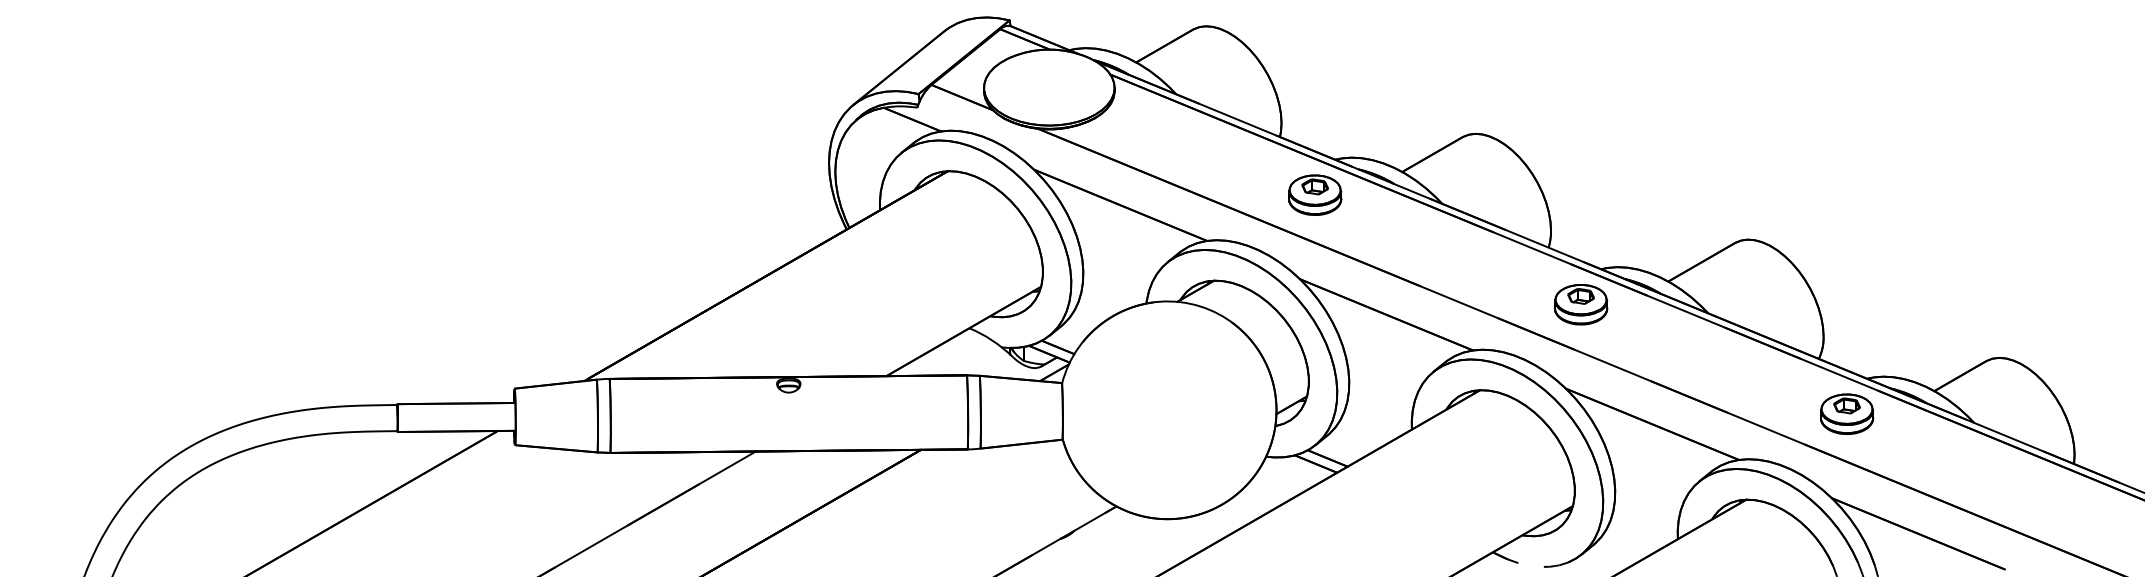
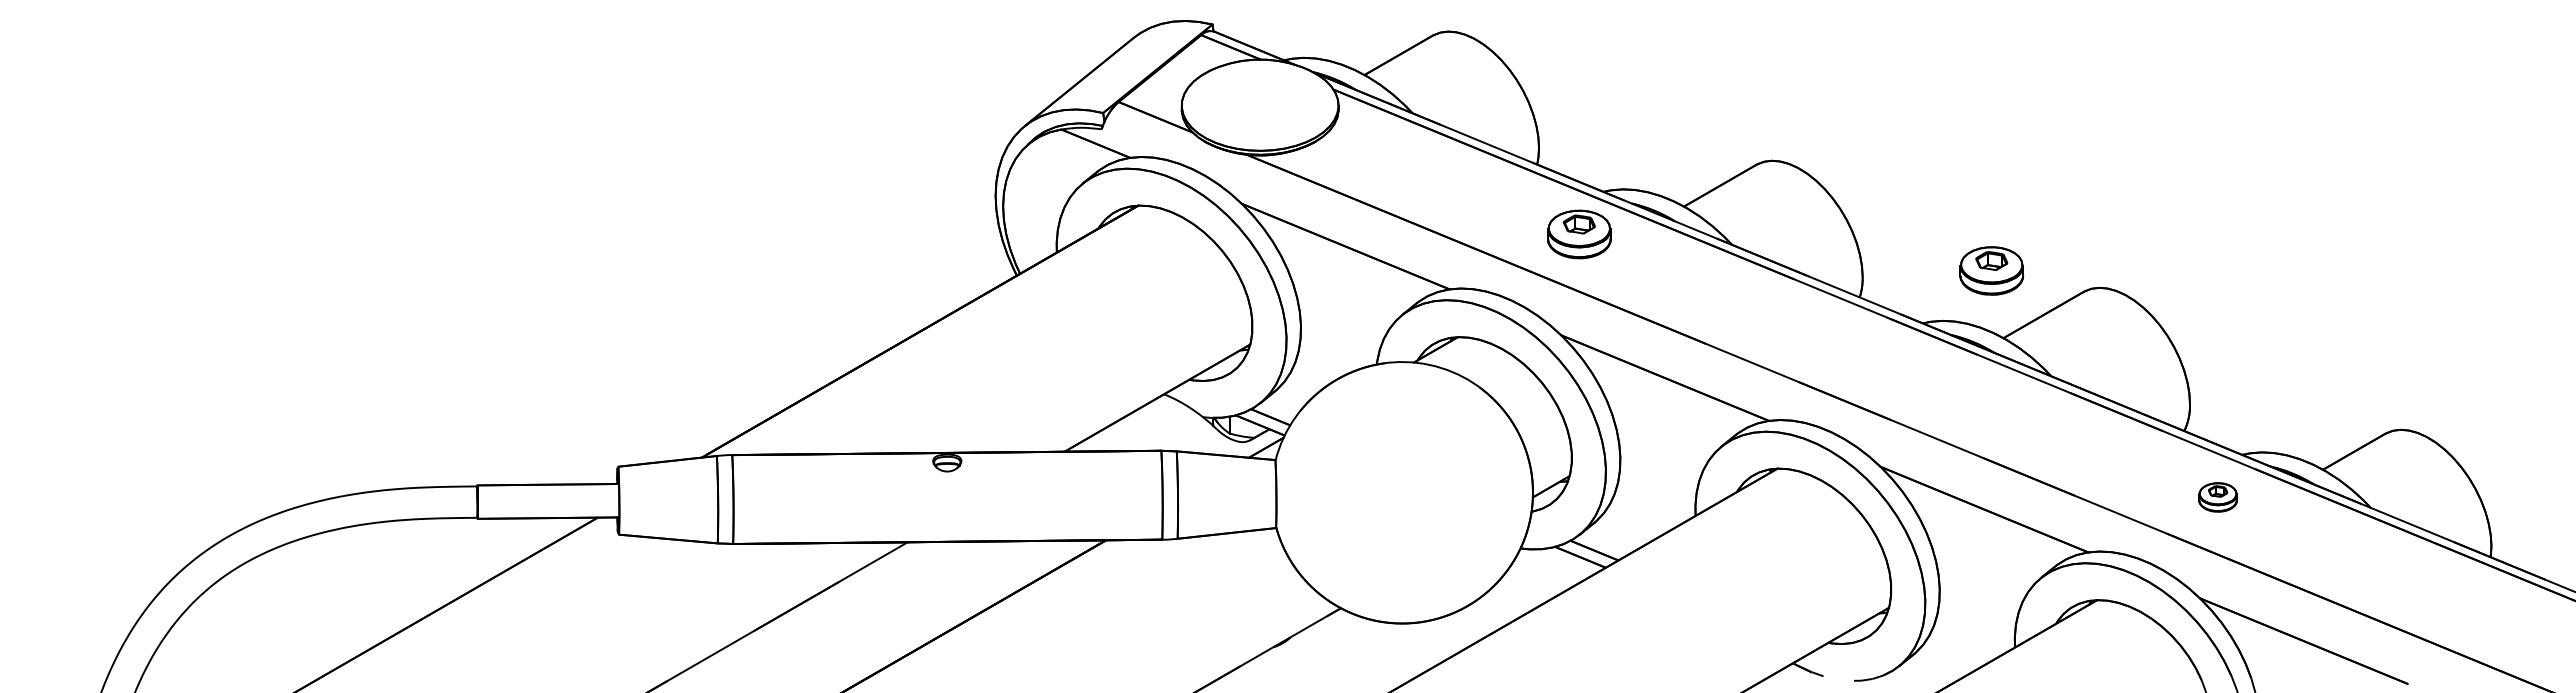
part: (1580, 304) -> (1991, 270), moved
part: (1846, 414) -> (2217, 497), size x0.6

